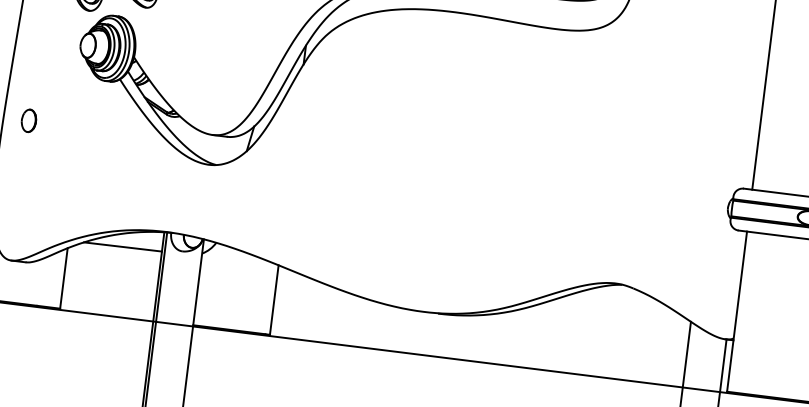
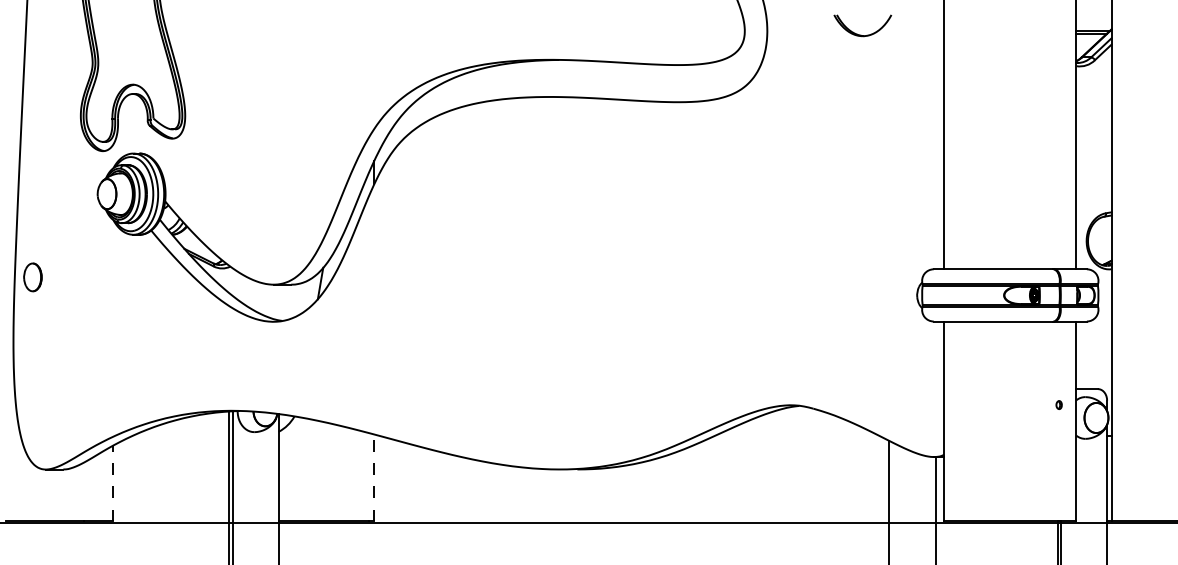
part: (28, 120) -> (32, 277), moved
line: (122, 246) -> (180, 435), removed
line: (63, 278) -> (112, 483), solid -> dashed
line: (274, 299) -> (374, 477), solid -> dashed

